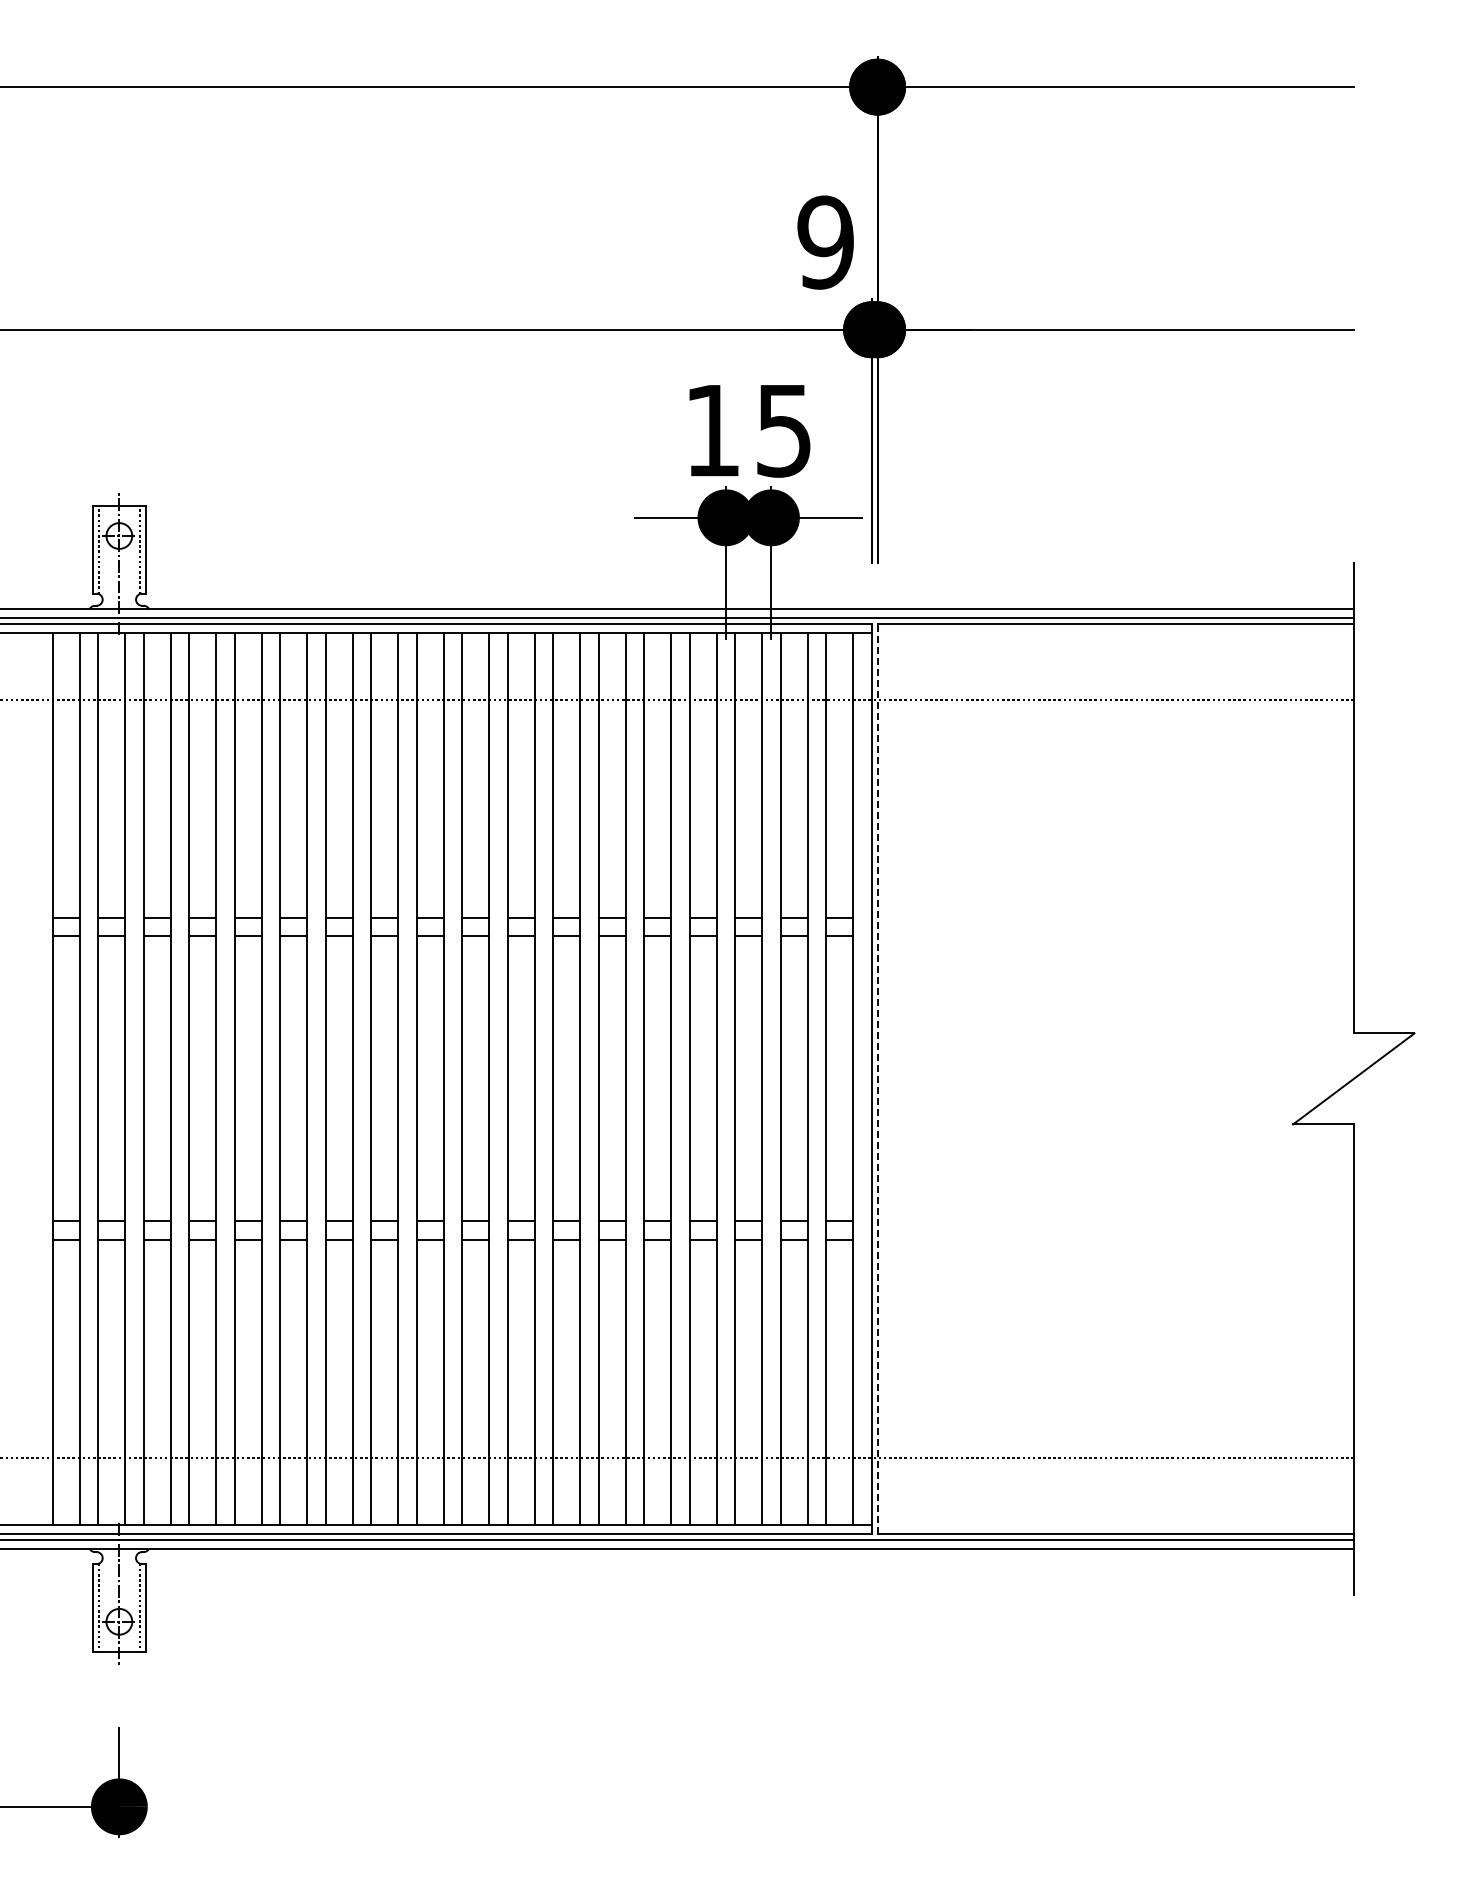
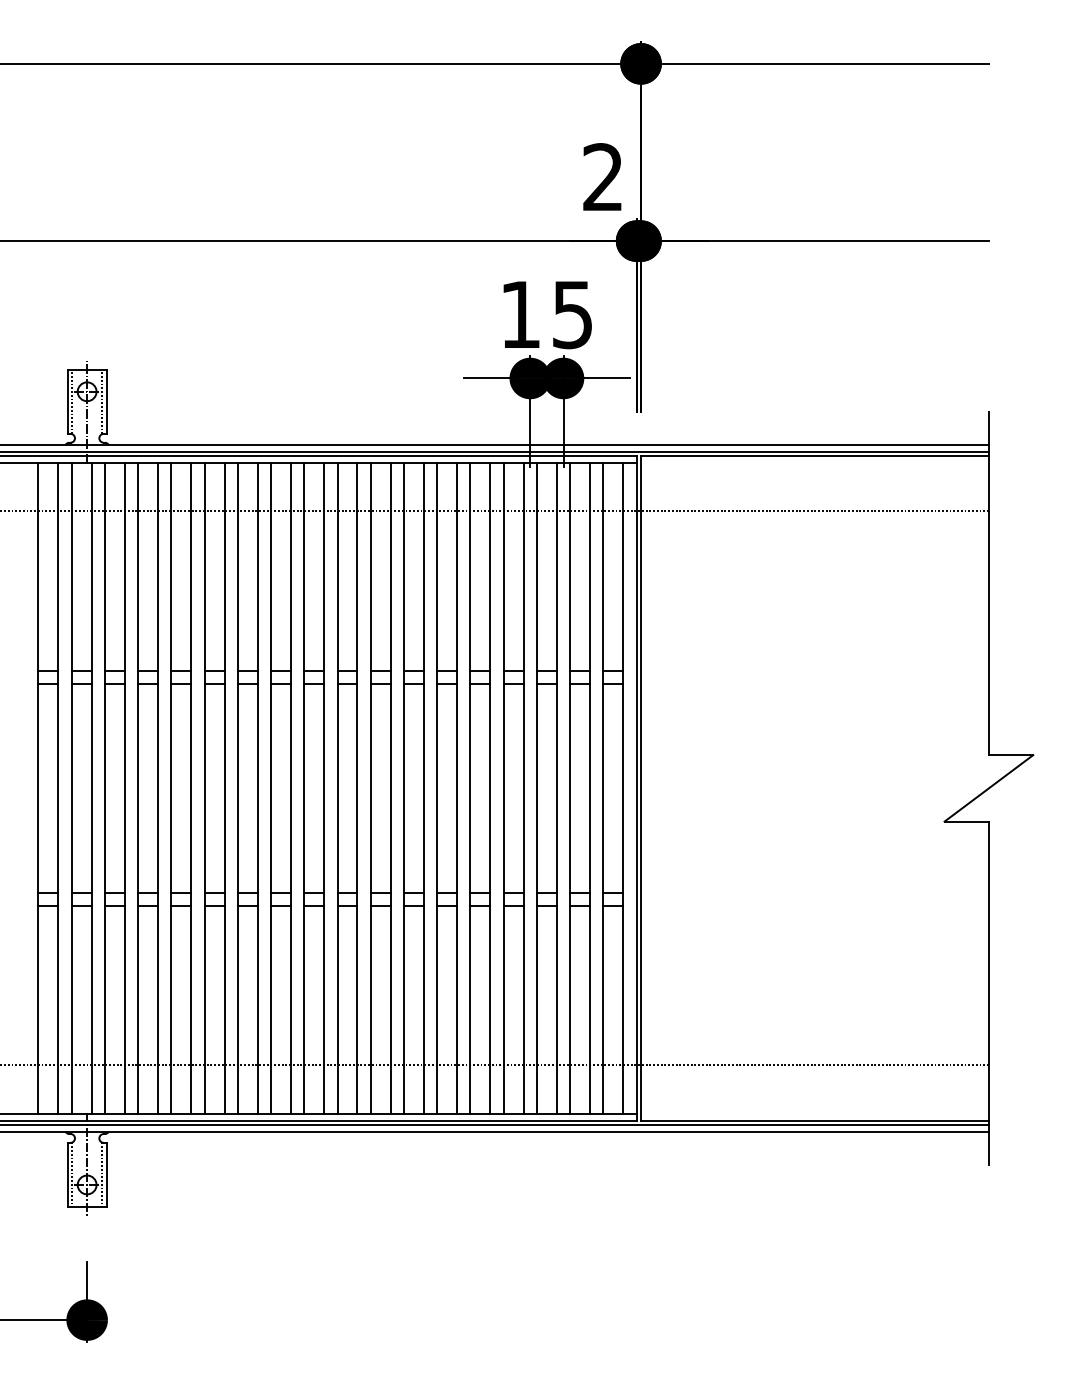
text: (825, 242) -> (602, 177), 9 -> 2
line: (877, 1078) -> (640, 788), dashed -> solid

